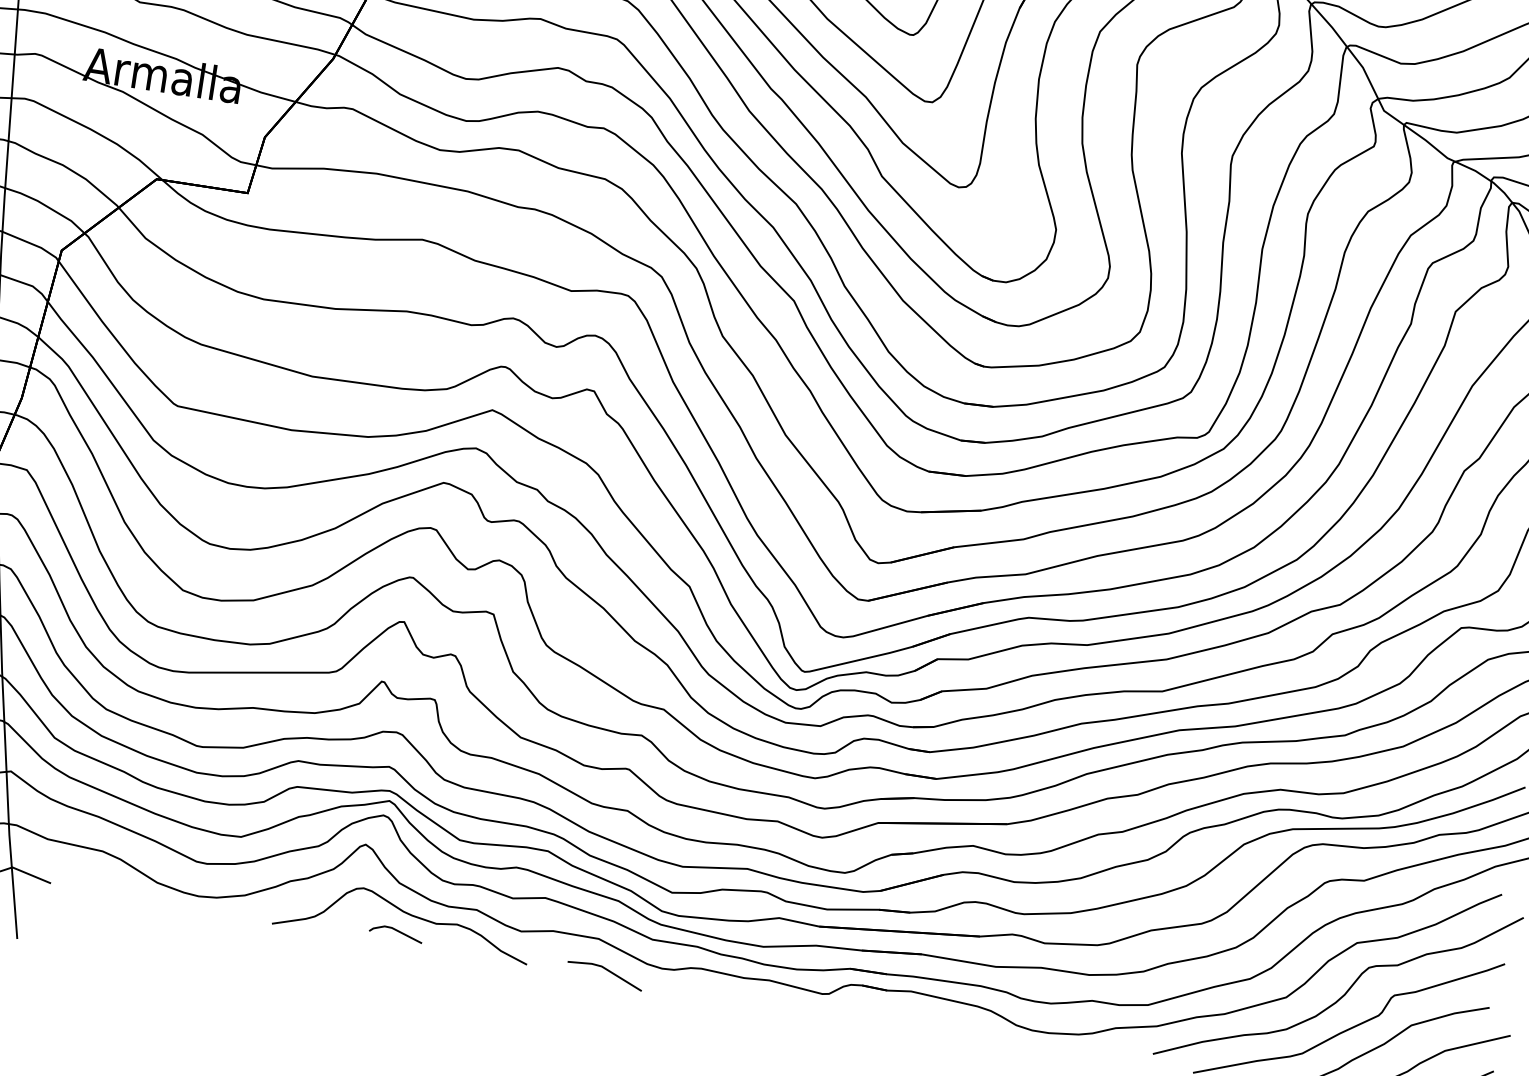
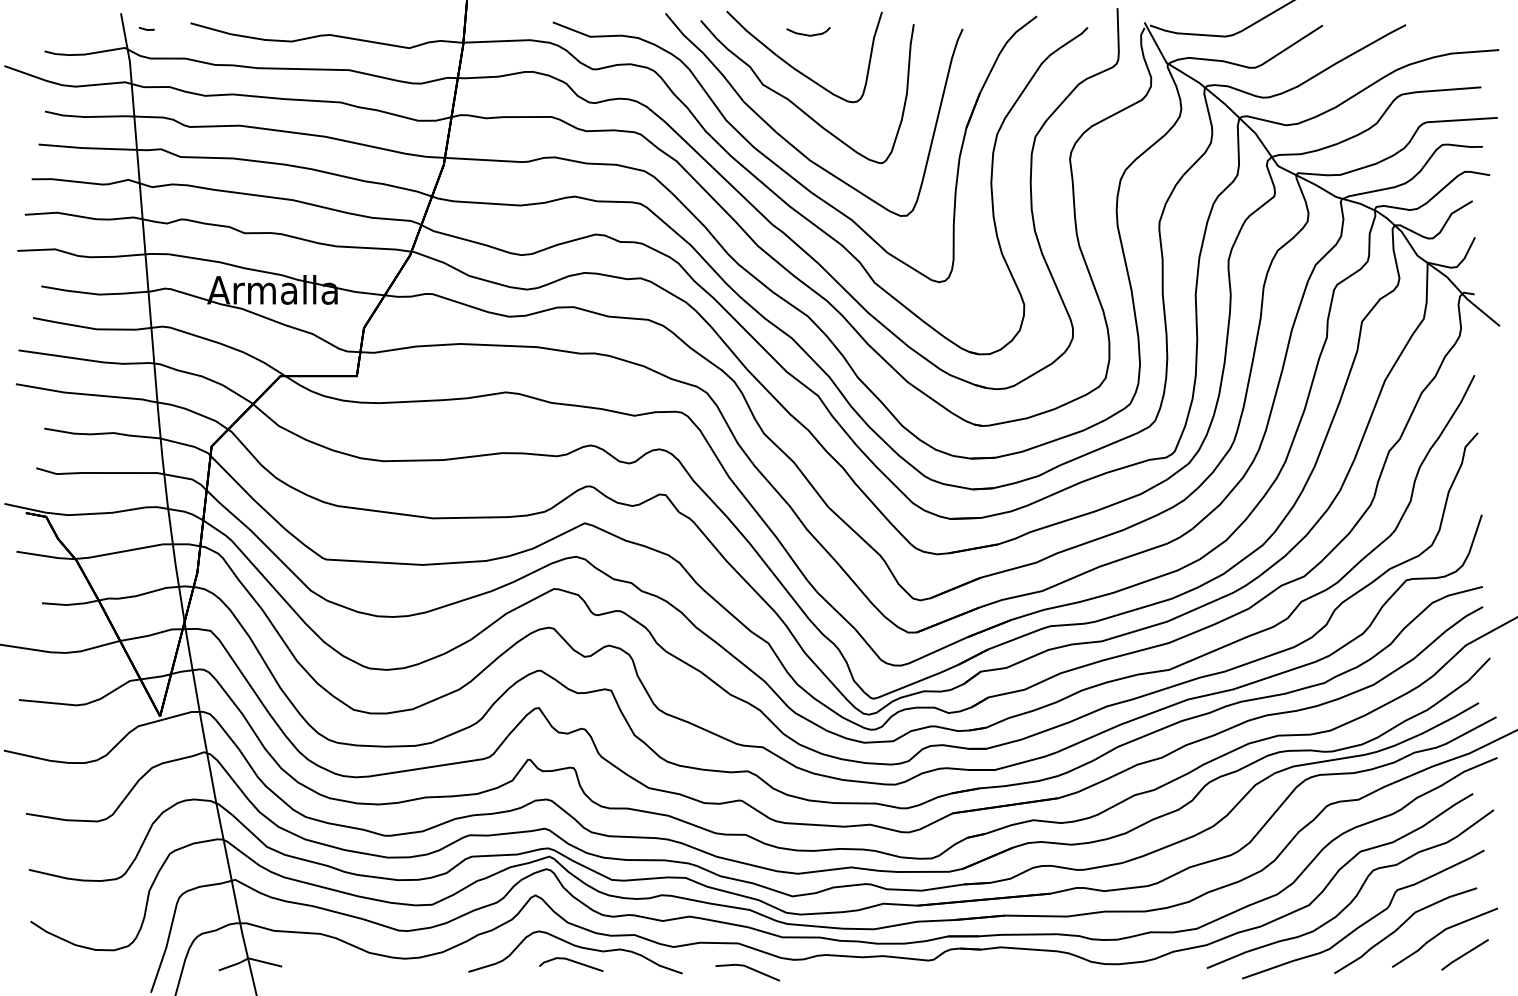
part: (396, 933) -> (571, 964), size x1.43

